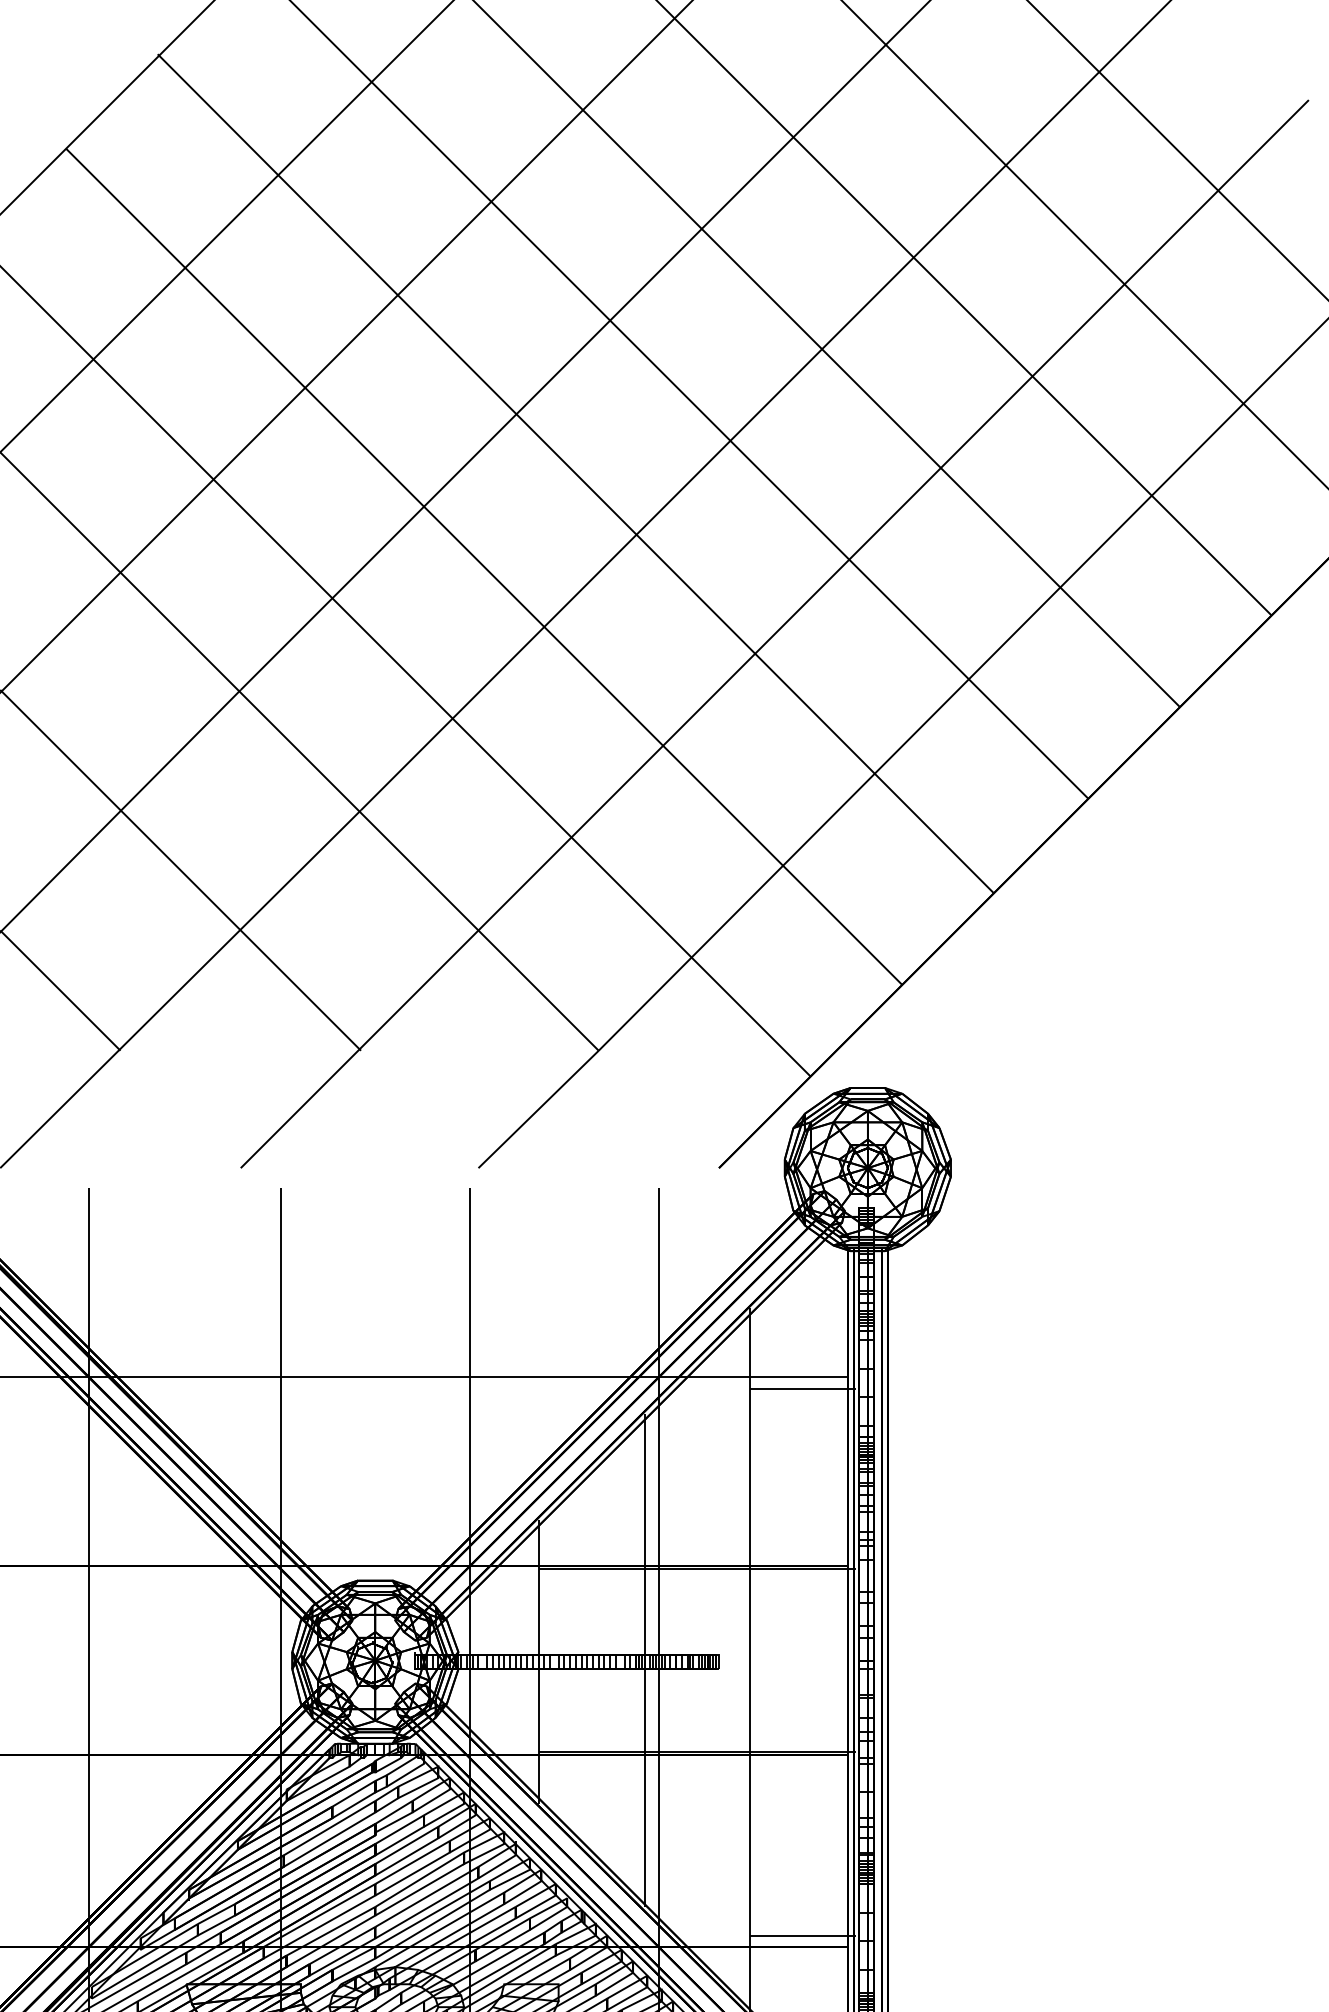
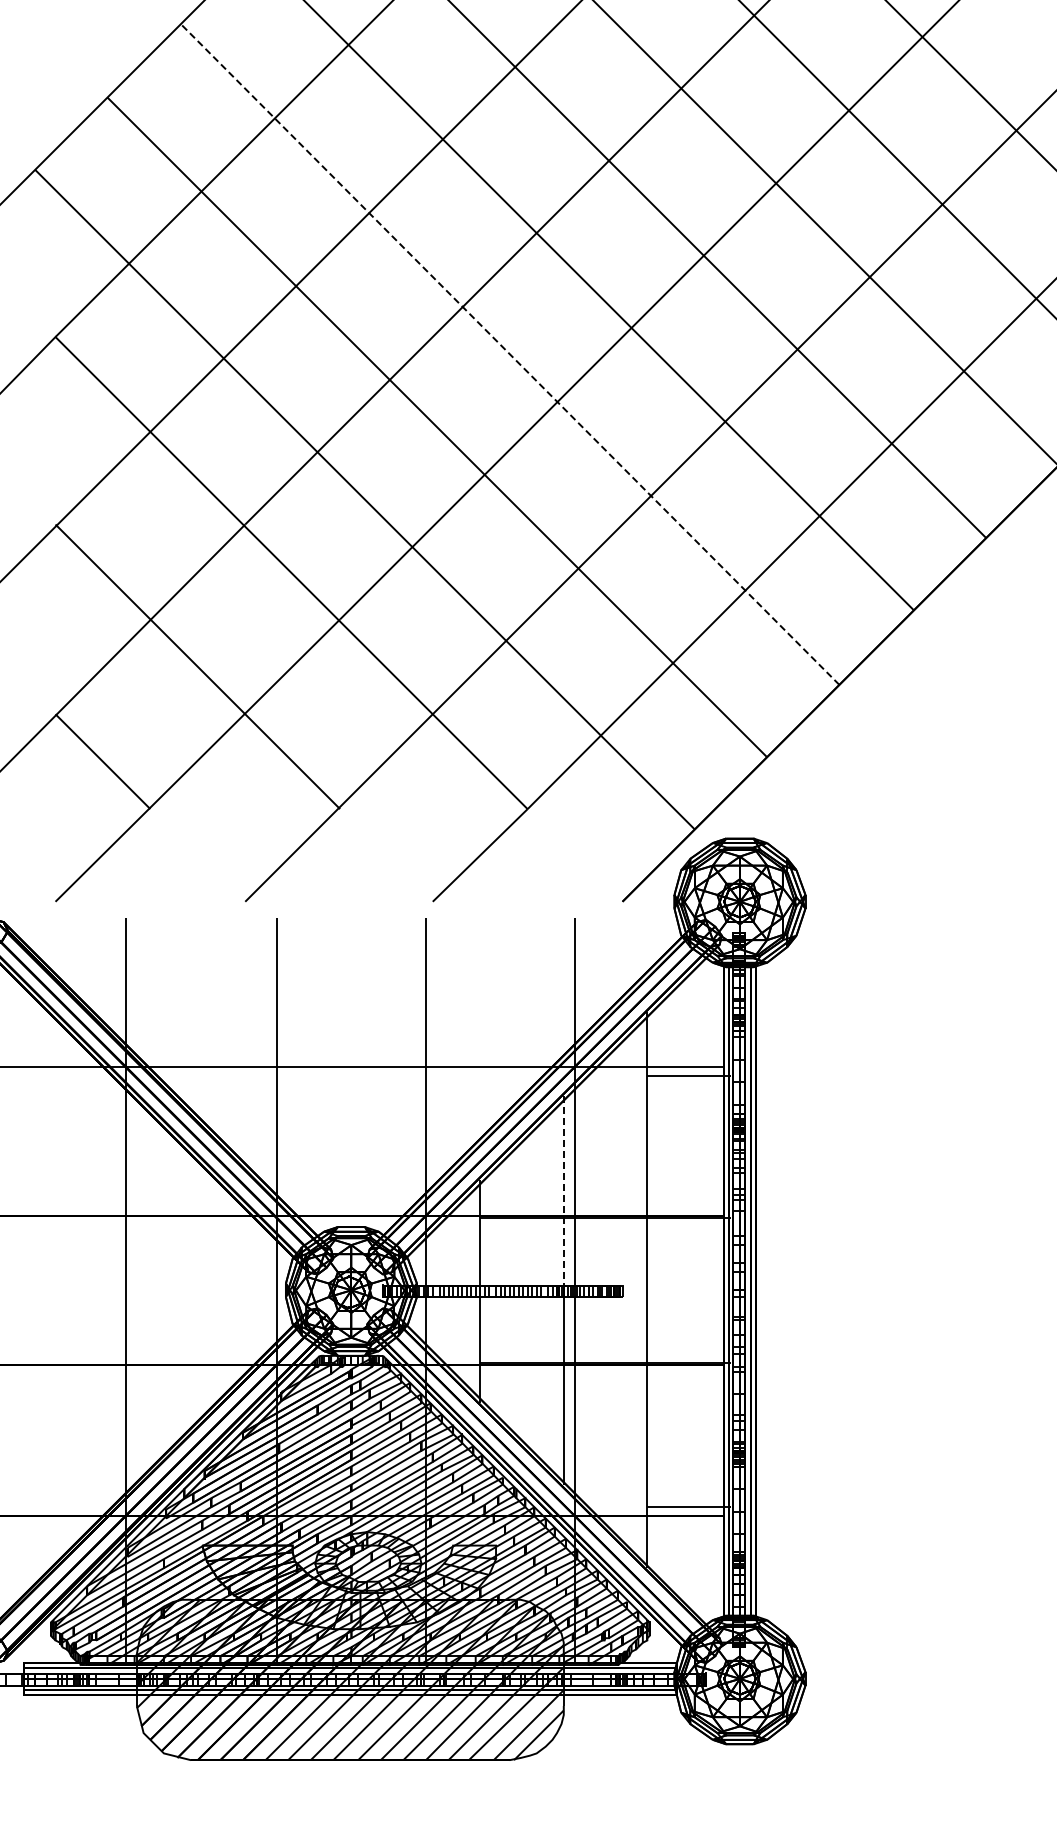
line: (575, 473) -> (509, 353), solid -> dashed
line: (644, 1537) -> (563, 1193), solid -> dashed

